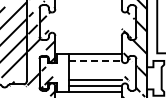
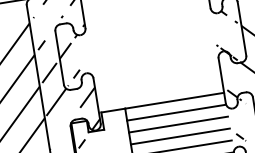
line: (96, 60) -> (178, 112), dashed -> solid
line: (95, 66) -> (178, 123), added
line: (95, 73) -> (180, 136), added

